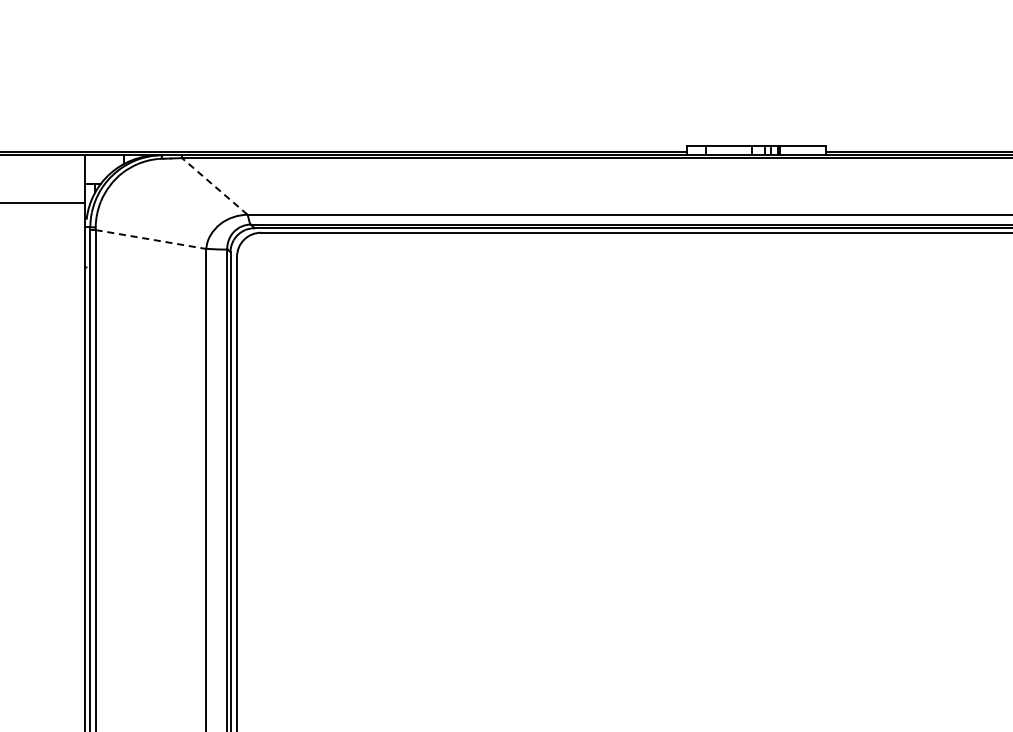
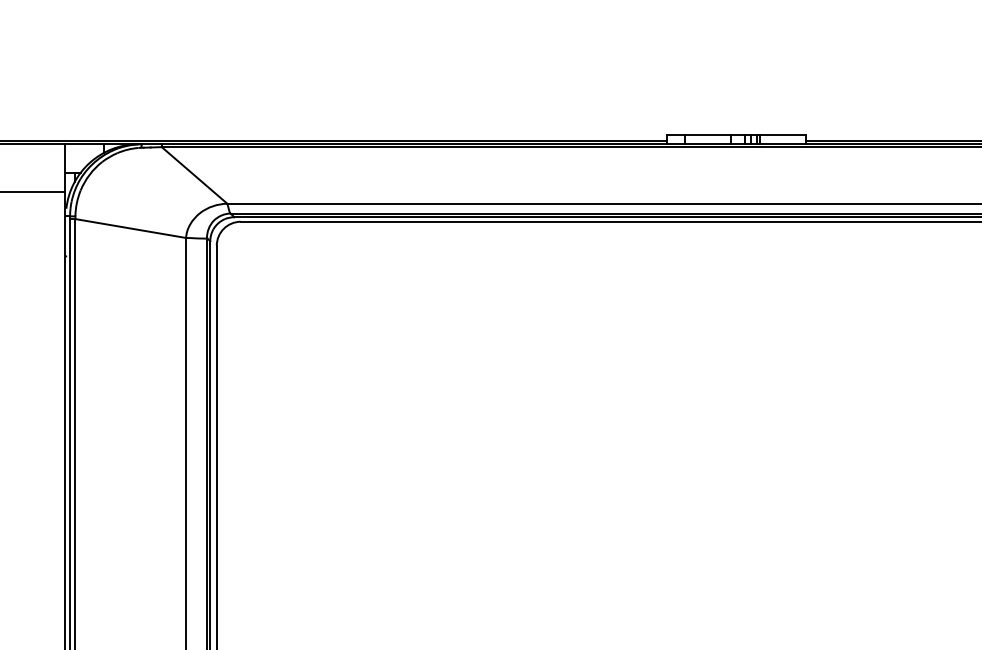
line: (214, 186) -> (194, 175), dashed -> solid
line: (151, 239) -> (131, 228), dashed -> solid

